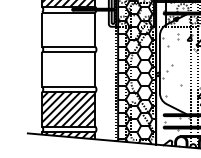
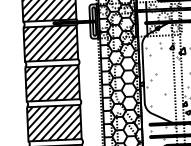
hatch: (68, 29) -> (50, 43), added
hatch: (68, 69) -> (52, 83), added

